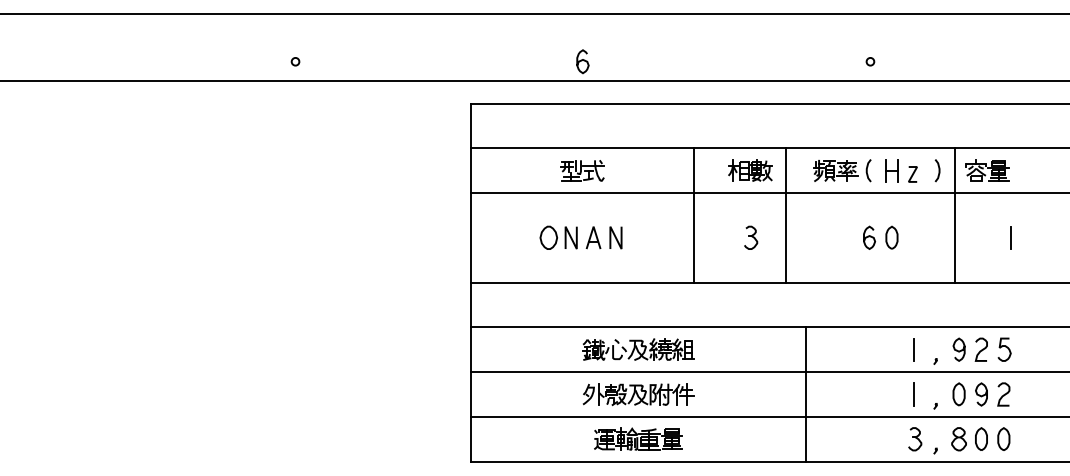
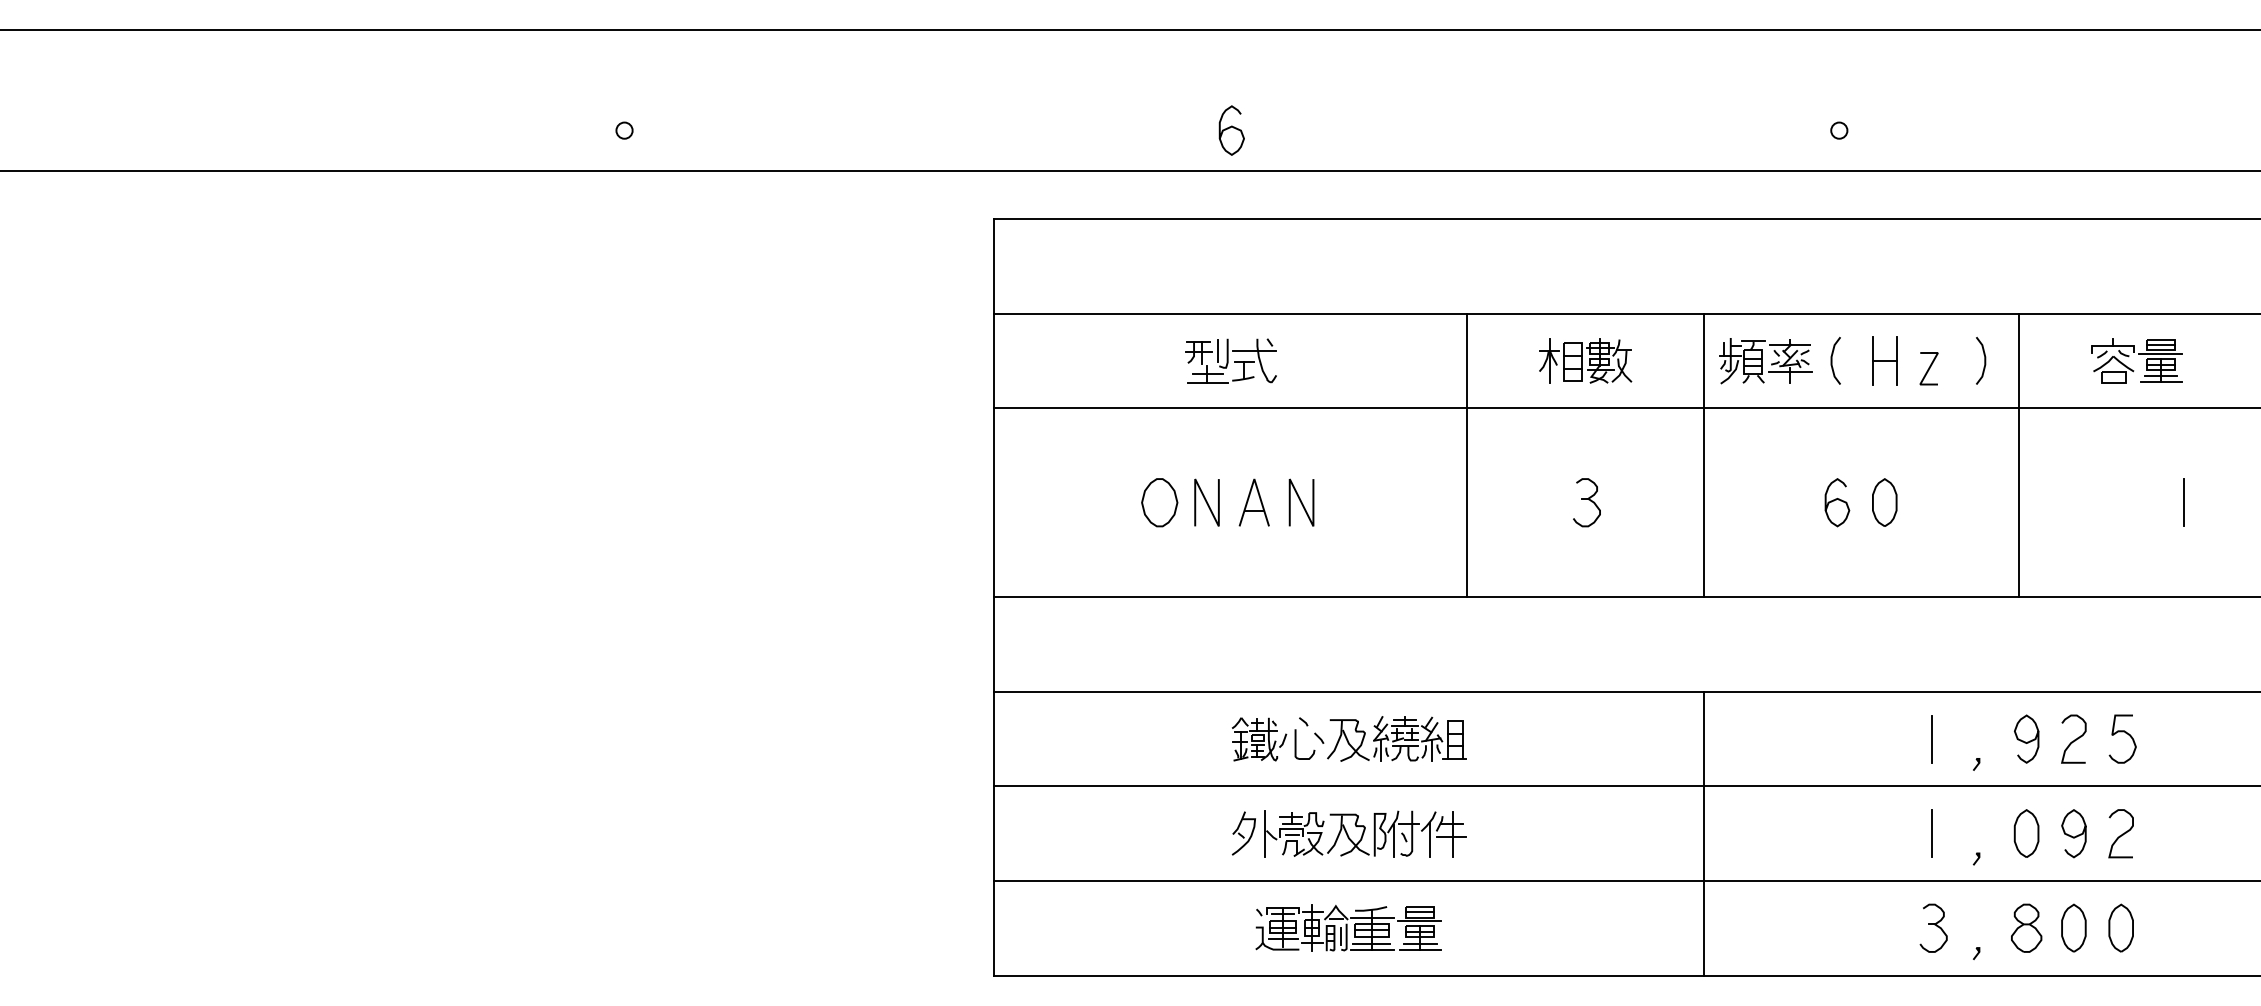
part: (987, 170) -> (2137, 360), moved
line: (786, 215) -> (1704, 455), moved
line: (1010, 237) -> (2183, 501), moved

